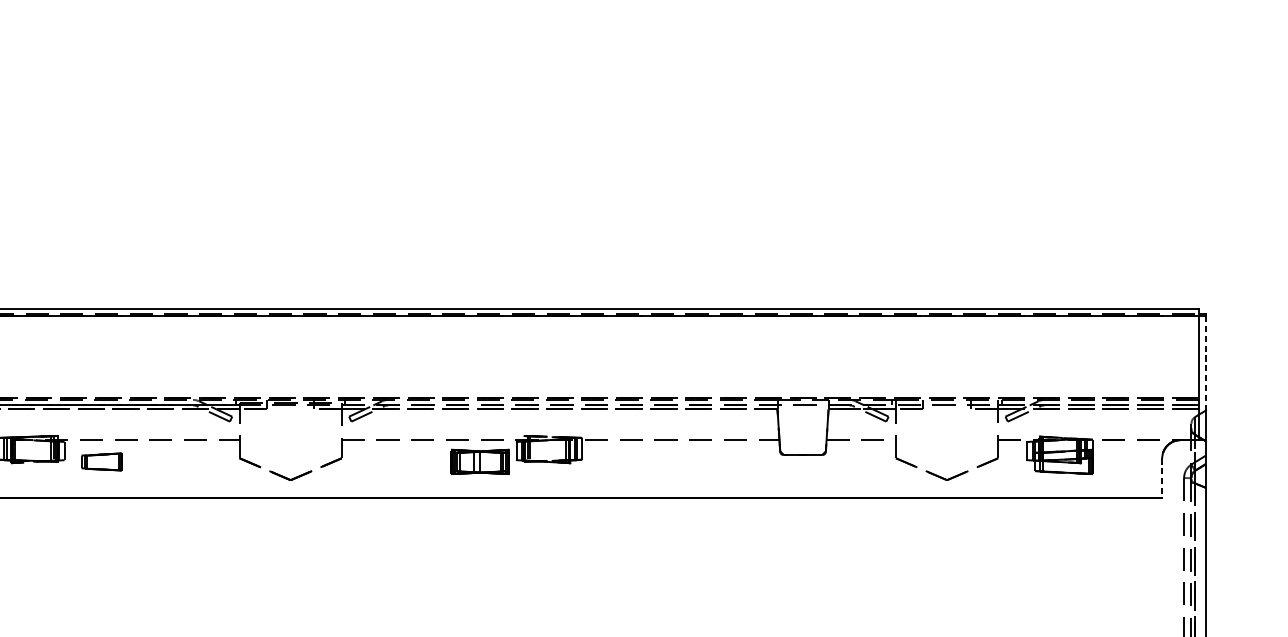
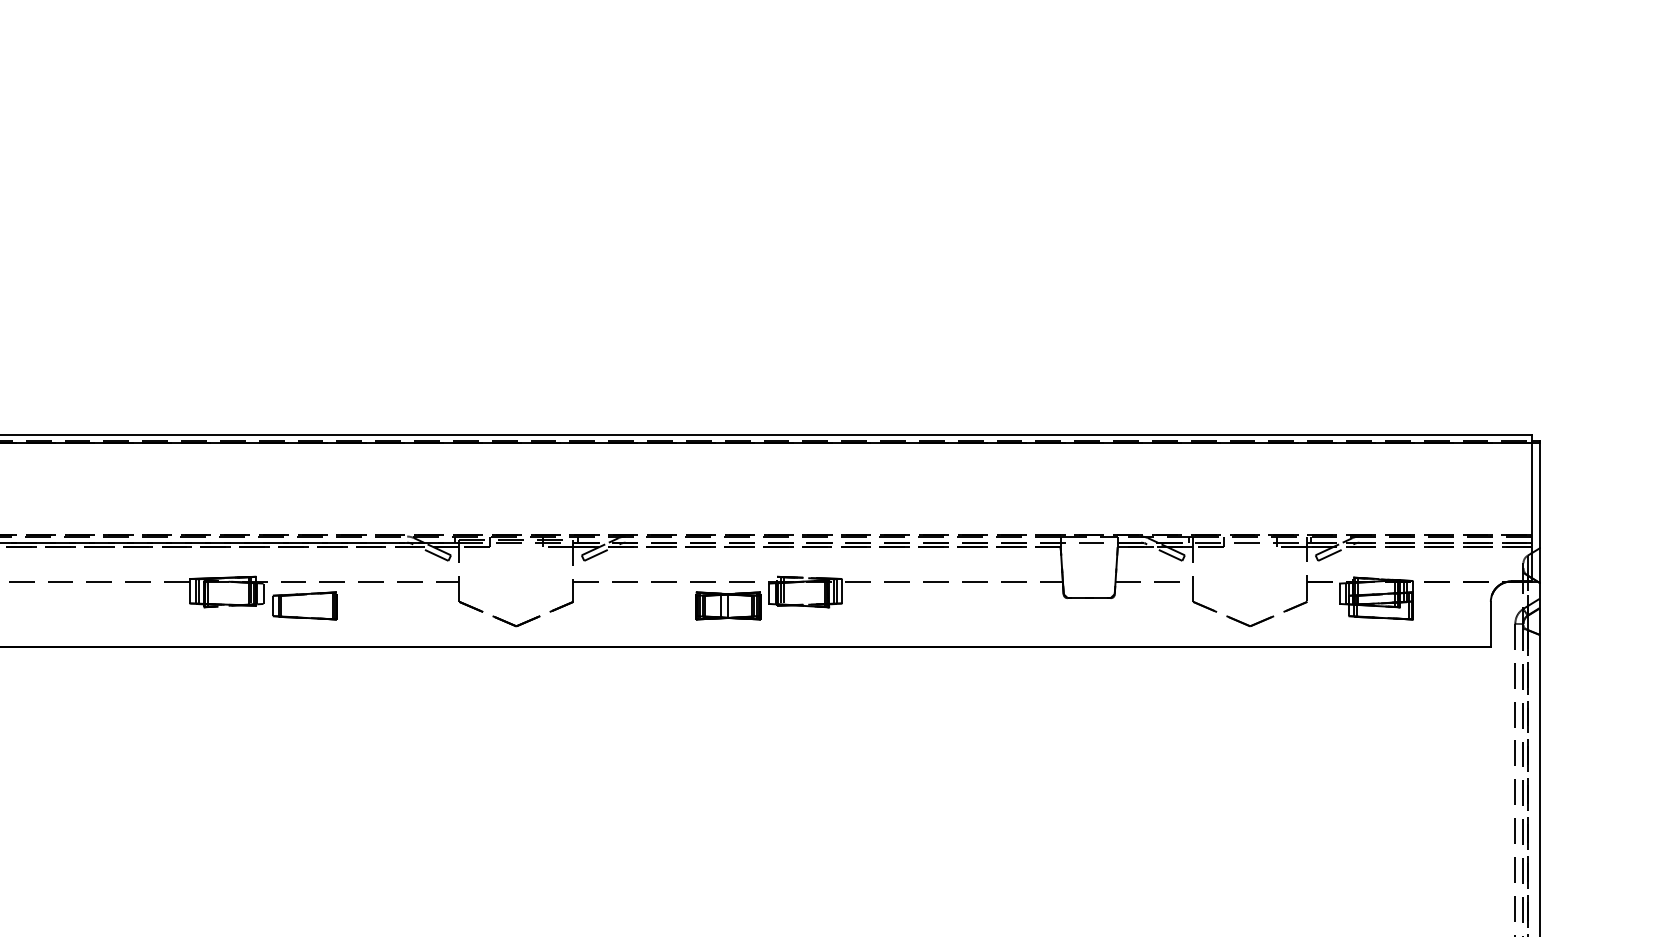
line: (1205, 363) -> (1539, 495), dashed -> solid
part: (101, 461) -> (304, 605), size x1.43
line: (1161, 478) -> (1490, 624), dashed -> solid

